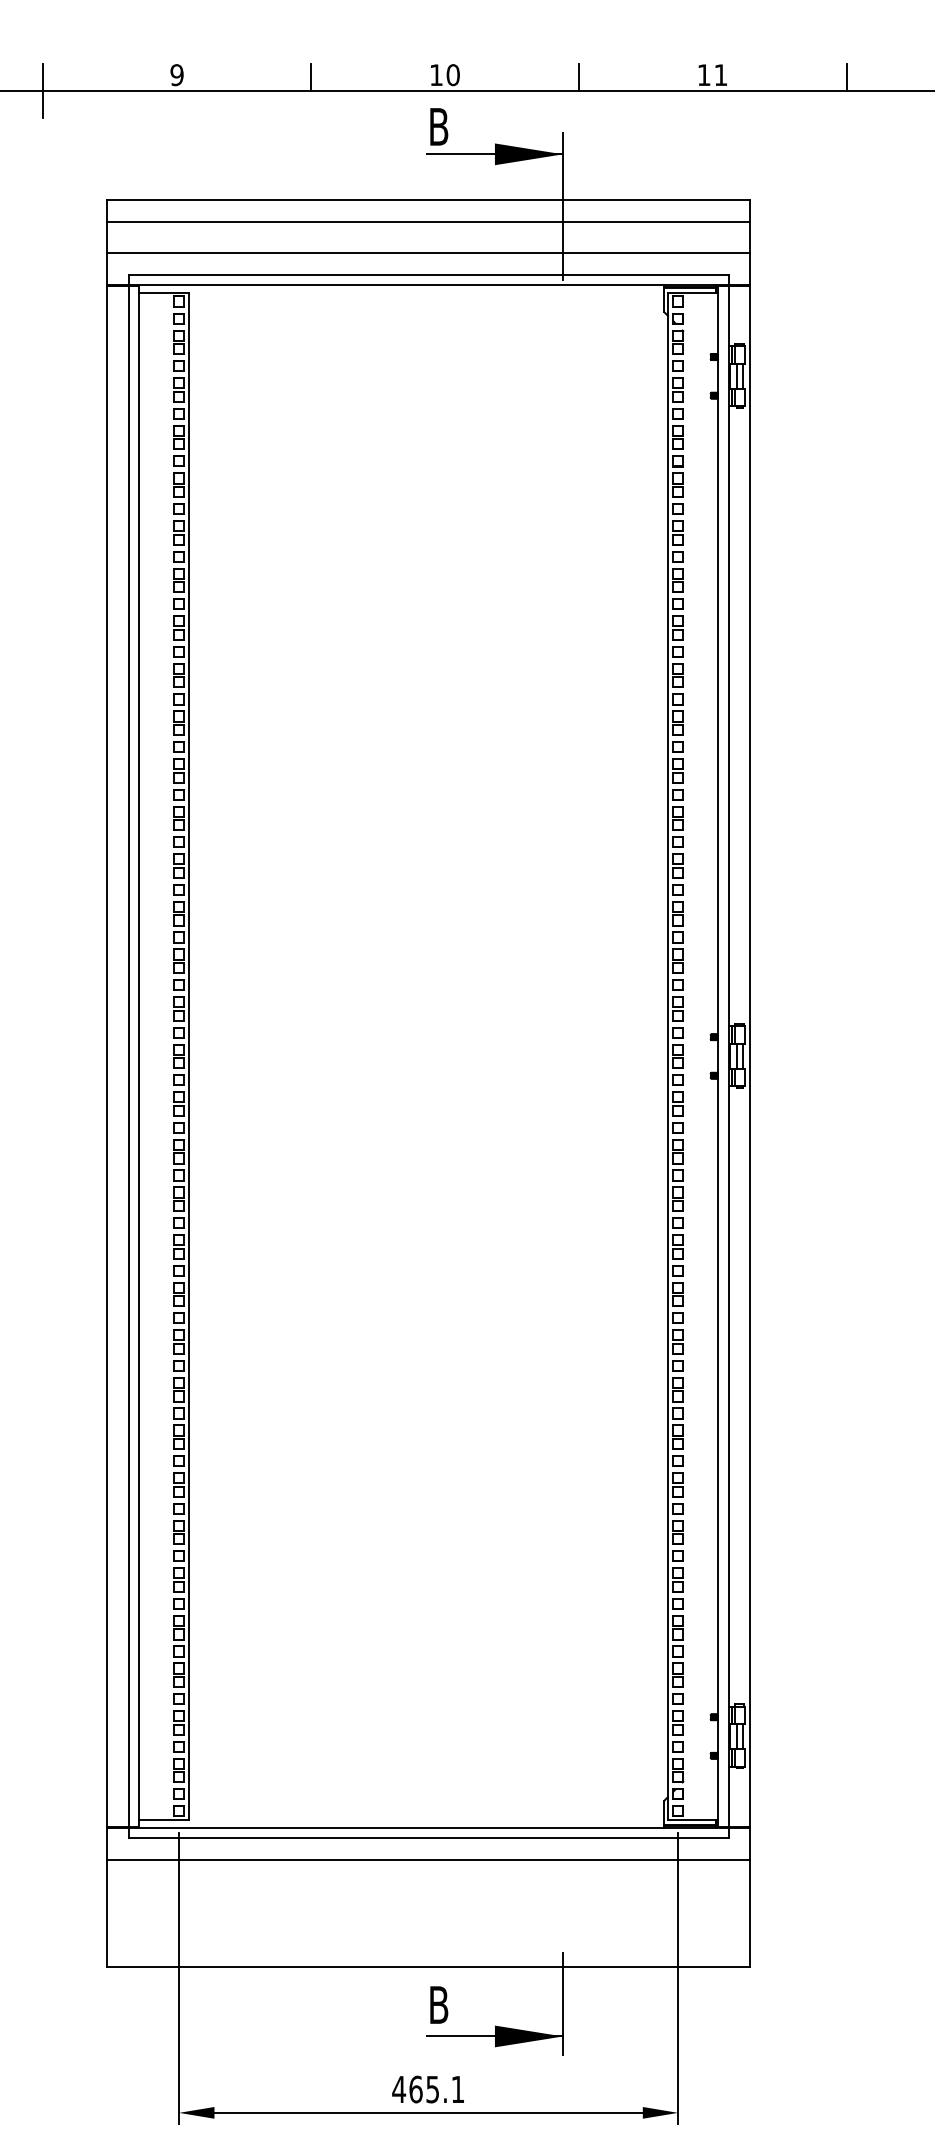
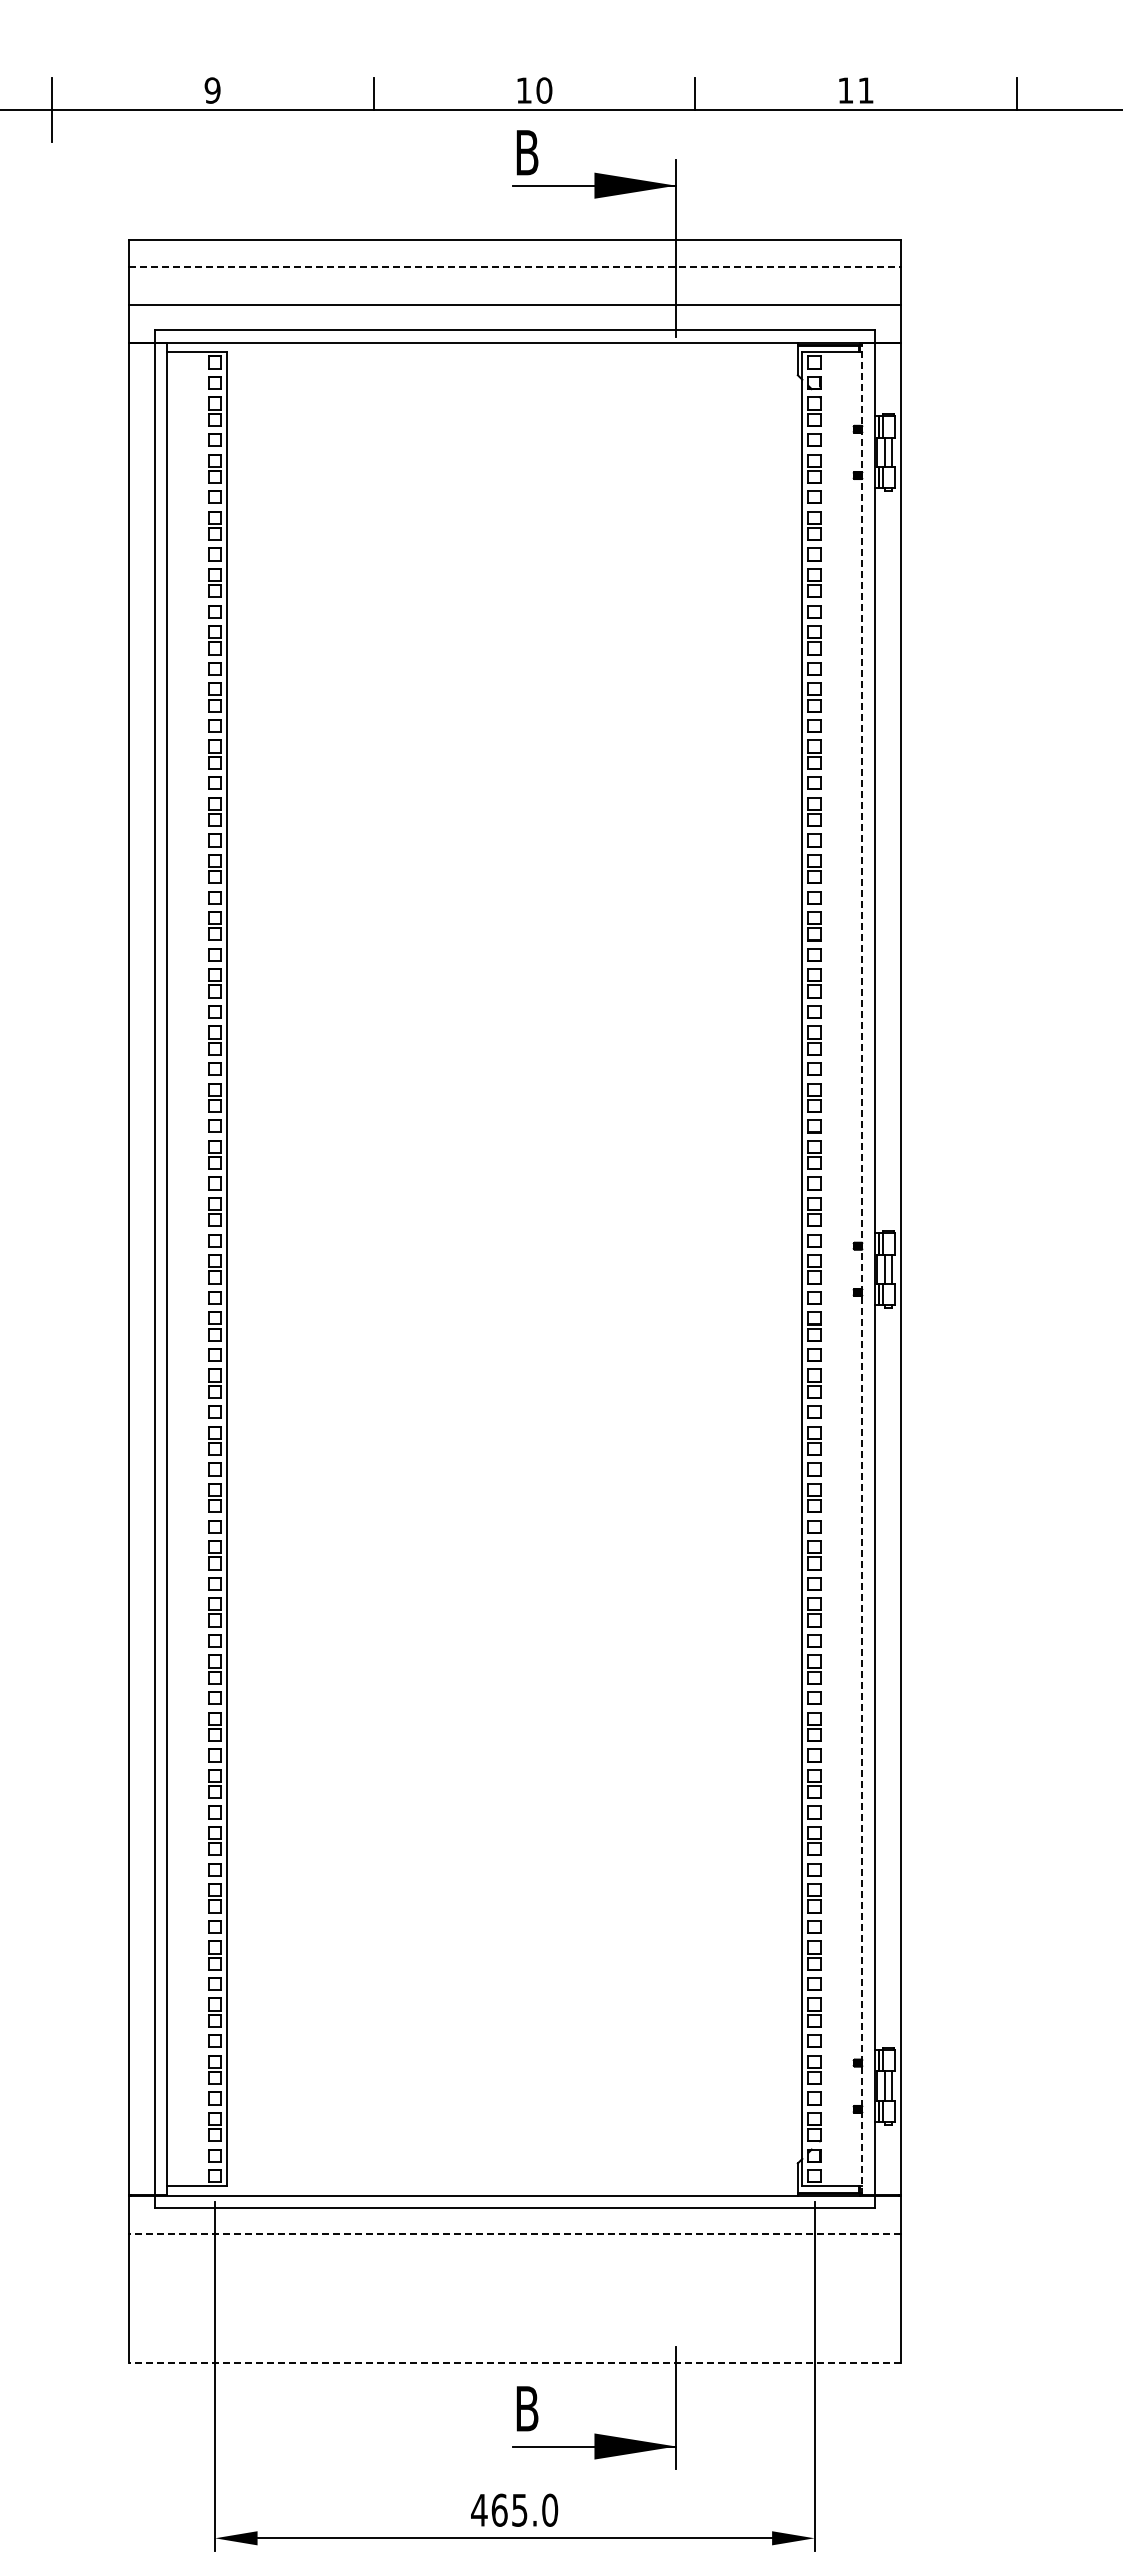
line: (428, 222) -> (514, 267), solid -> dashed
line: (718, 1056) -> (862, 1269), solid -> dashed
line: (428, 1859) -> (514, 2234), solid -> dashed
line: (428, 1966) -> (514, 2362), solid -> dashed
text: (458, 2088) -> (550, 2509), 465.1 -> 465.0

